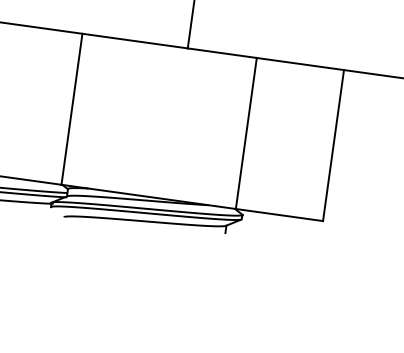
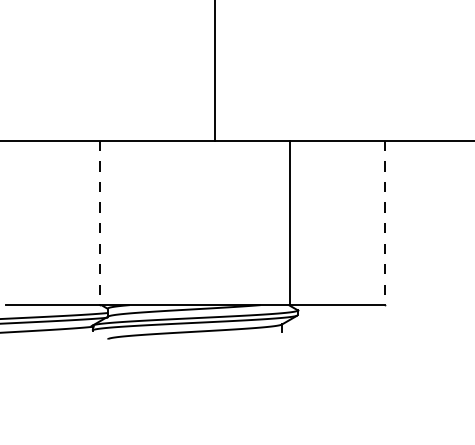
line: (72, 109) -> (100, 223), solid -> dashed
line: (333, 146) -> (384, 223), solid -> dashed

